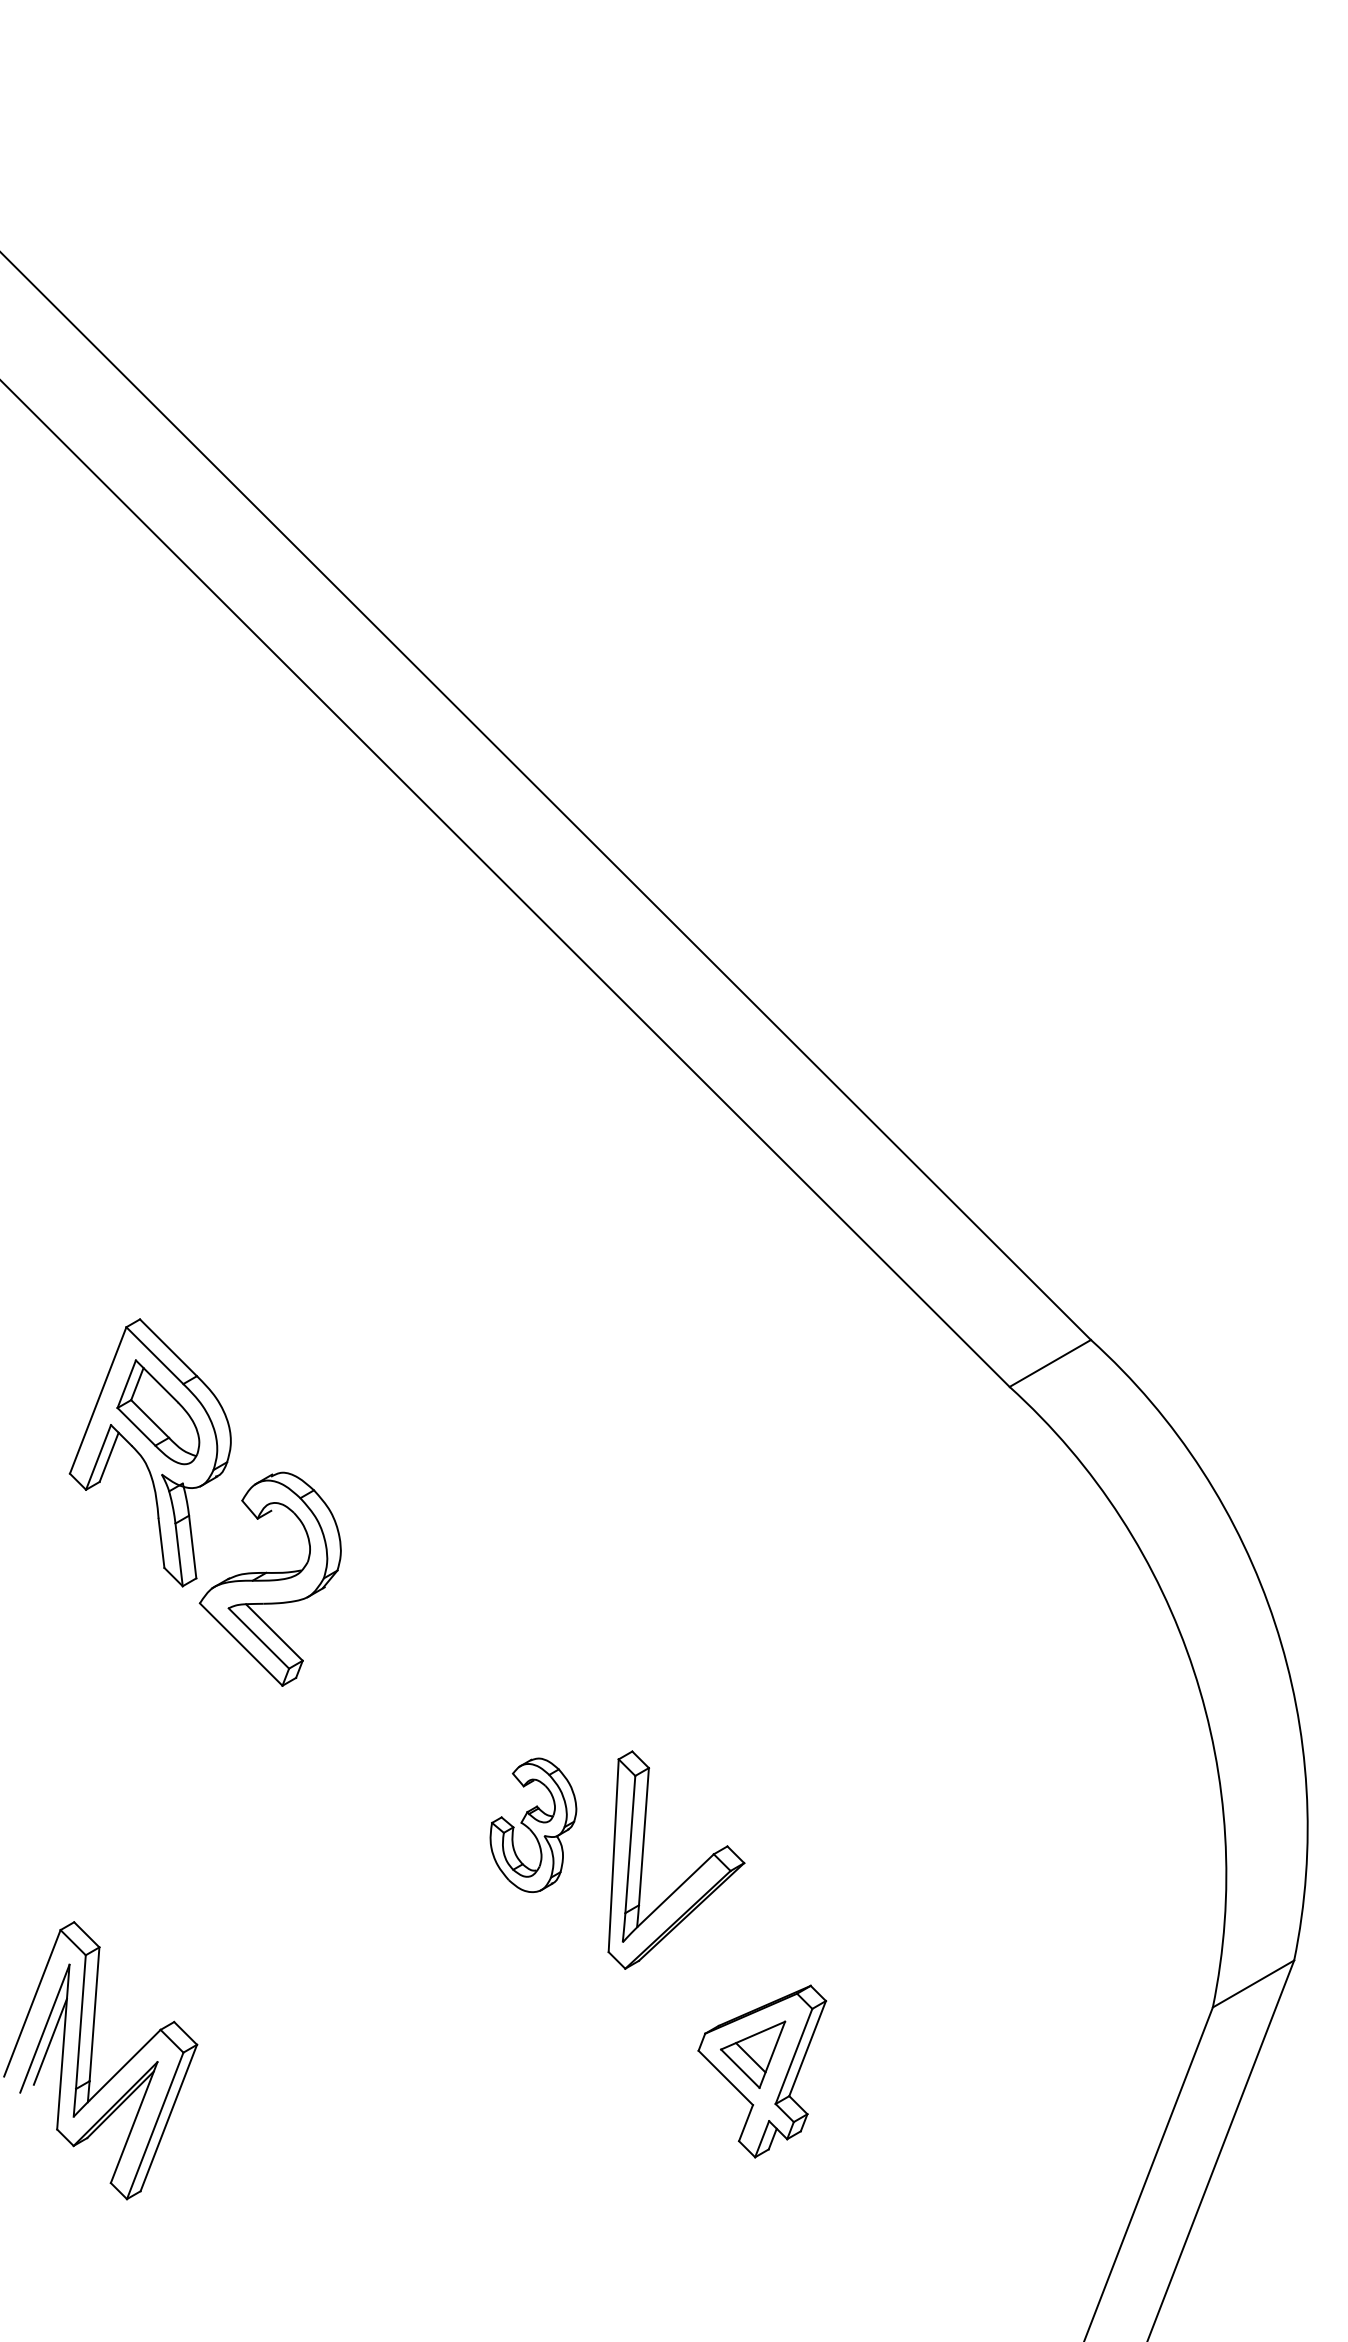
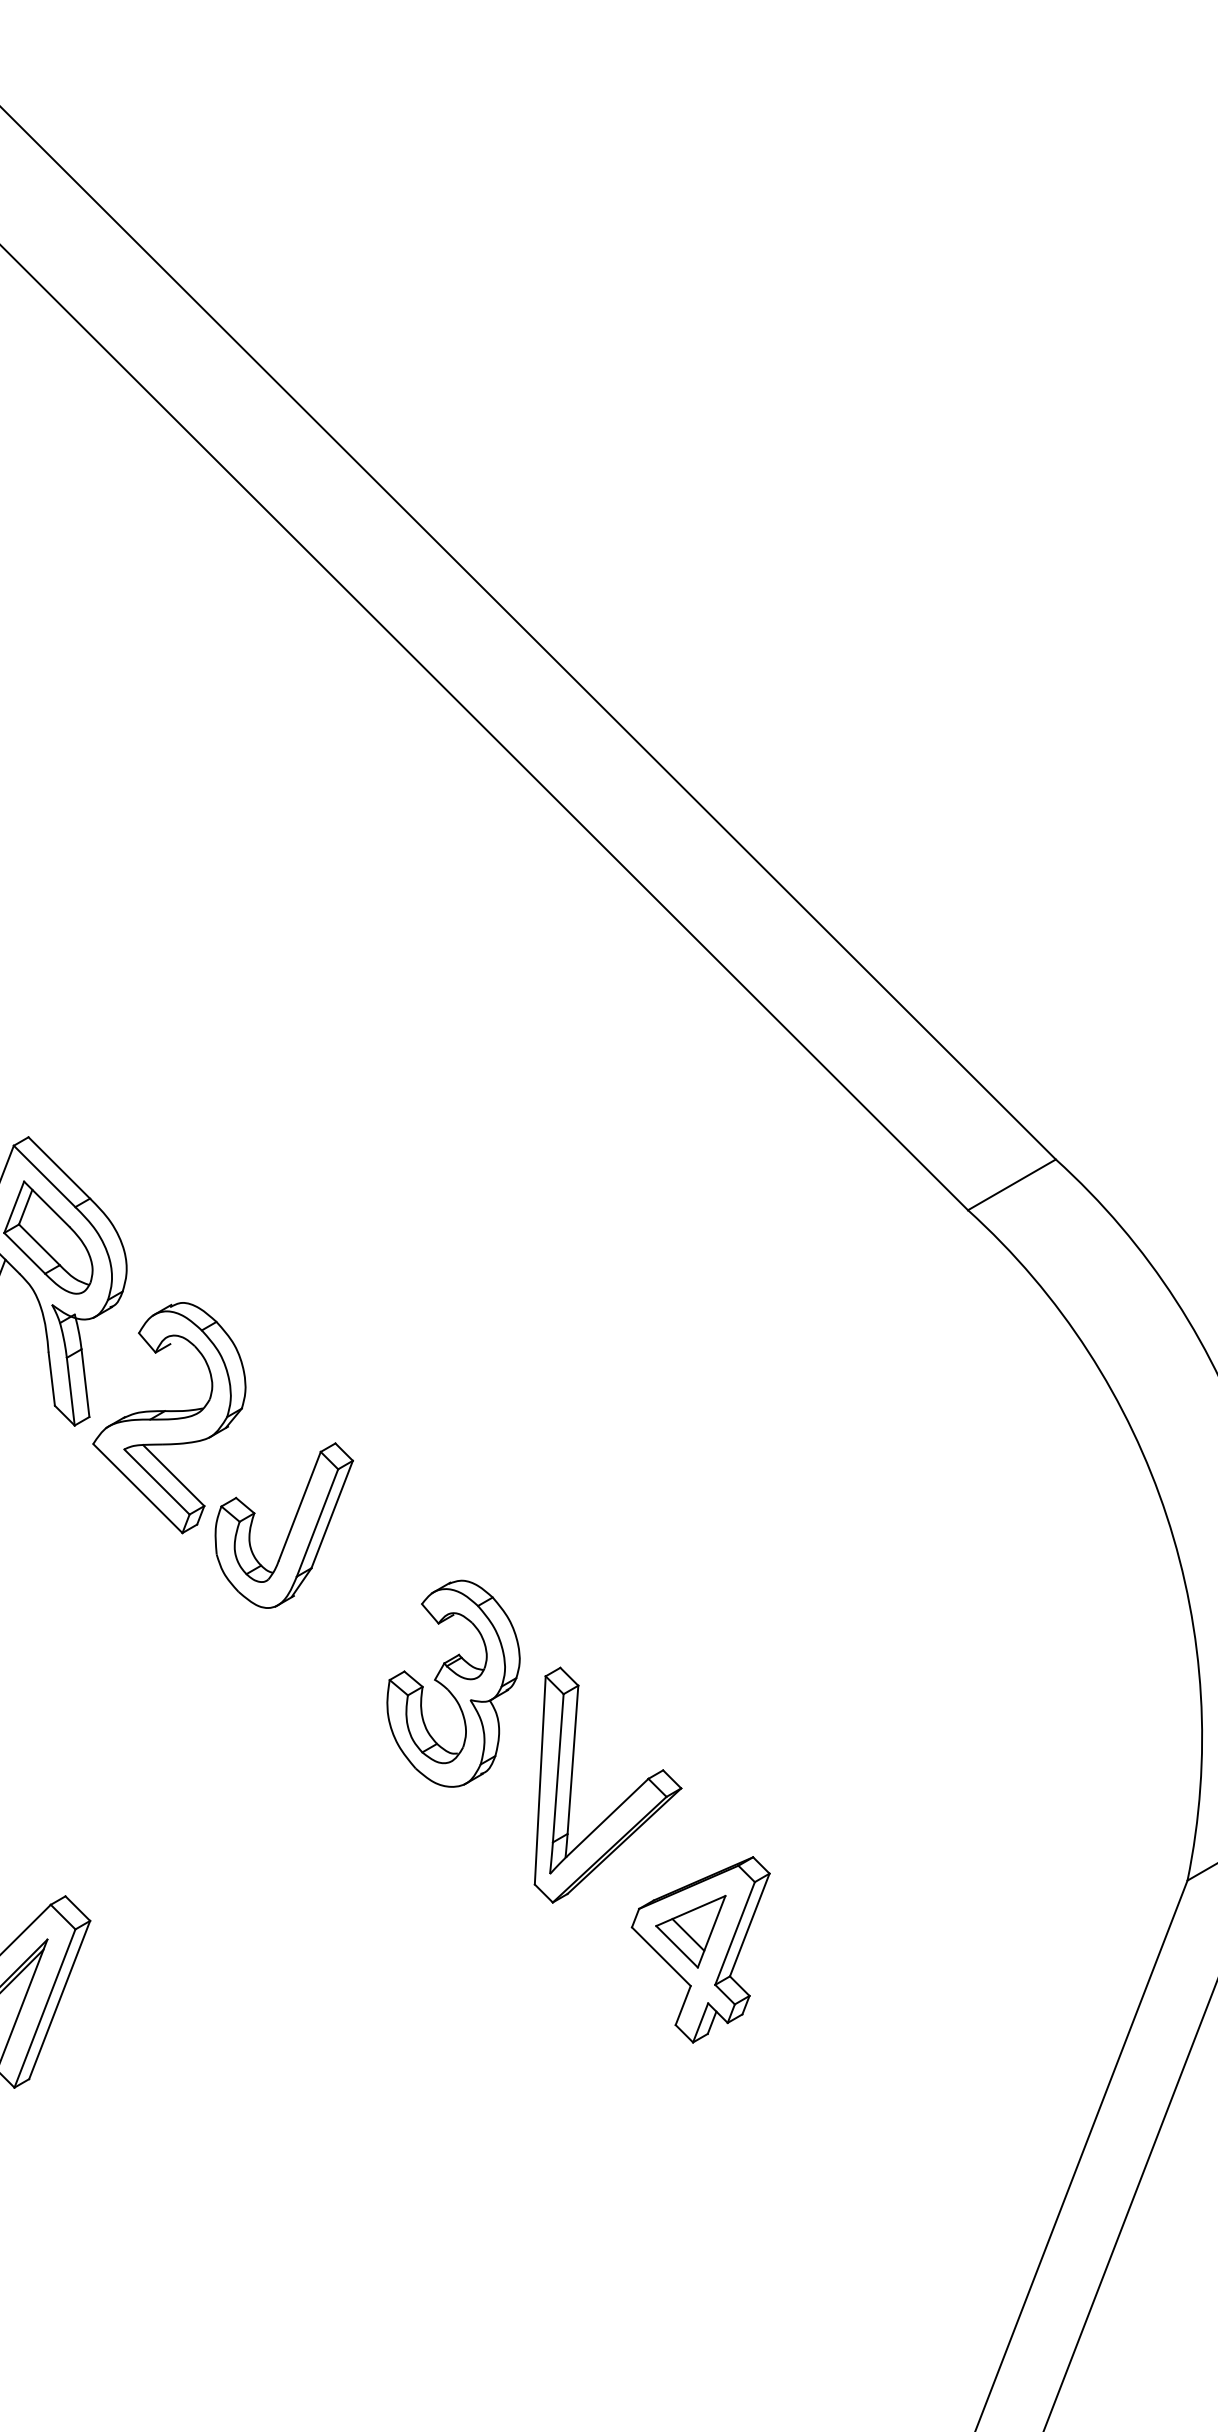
part: (382, 1680) -> (290, 1527), added
part: (533, 1825) -> (453, 1684), size x1.43
part: (691, 1874) -> (624, 1800), moved

